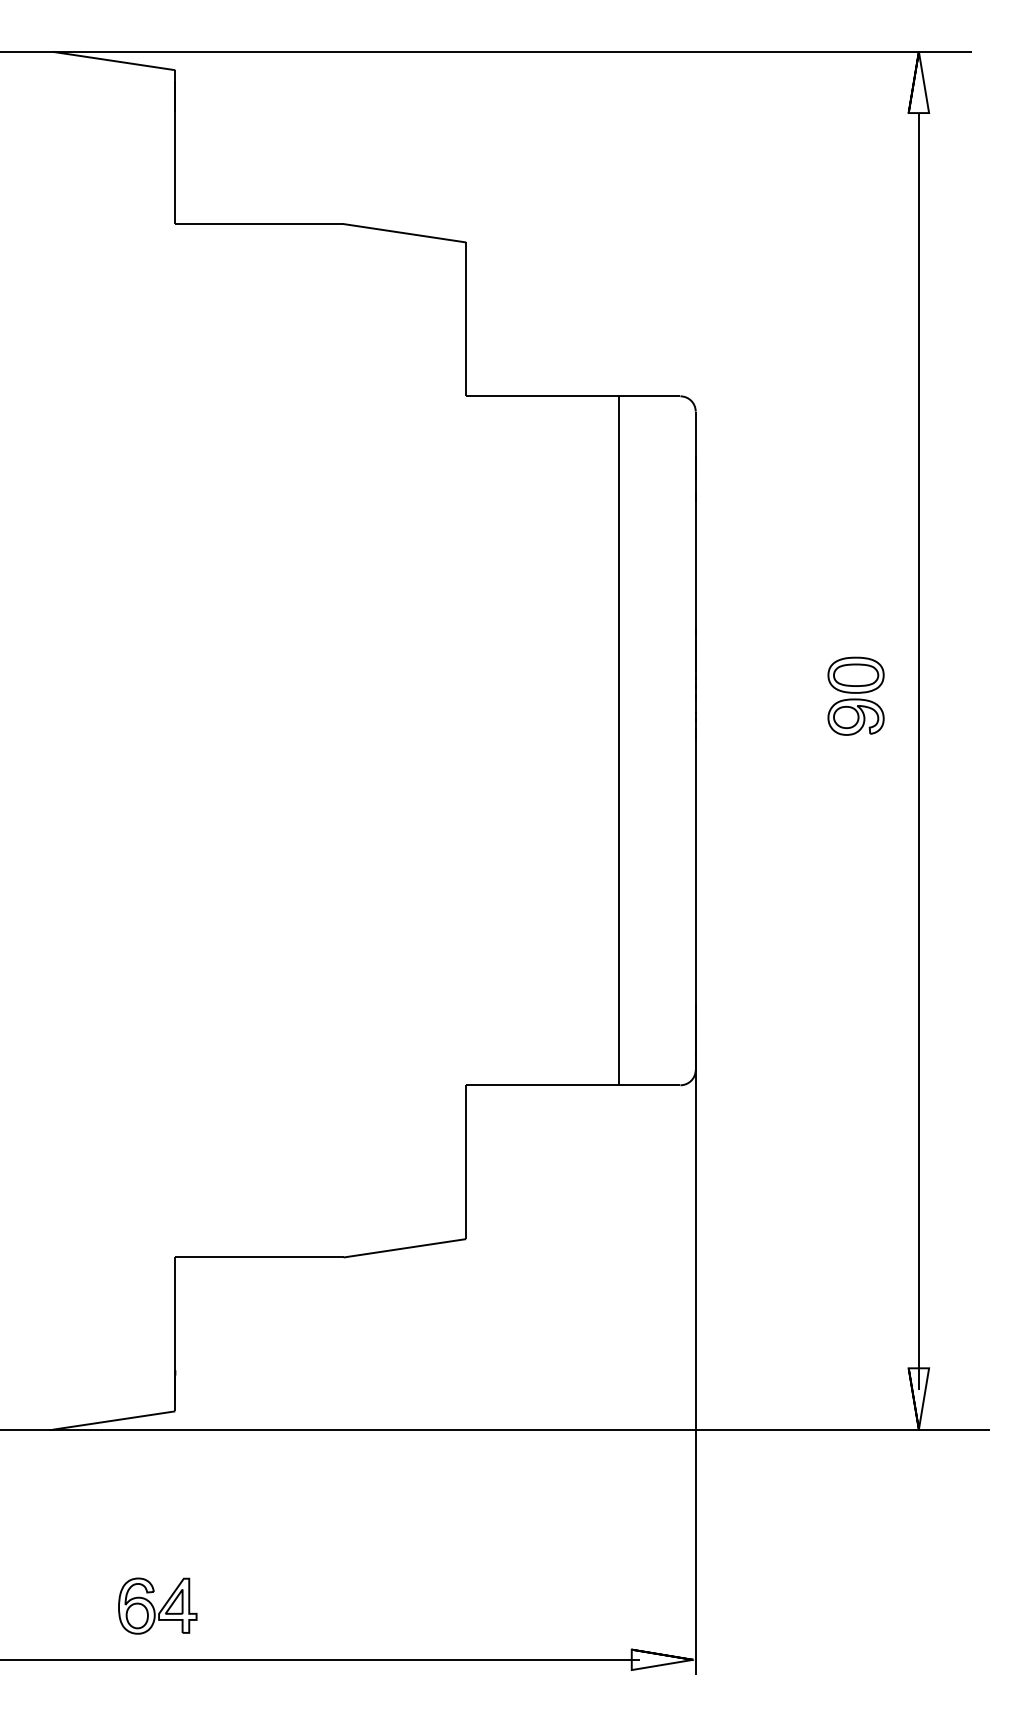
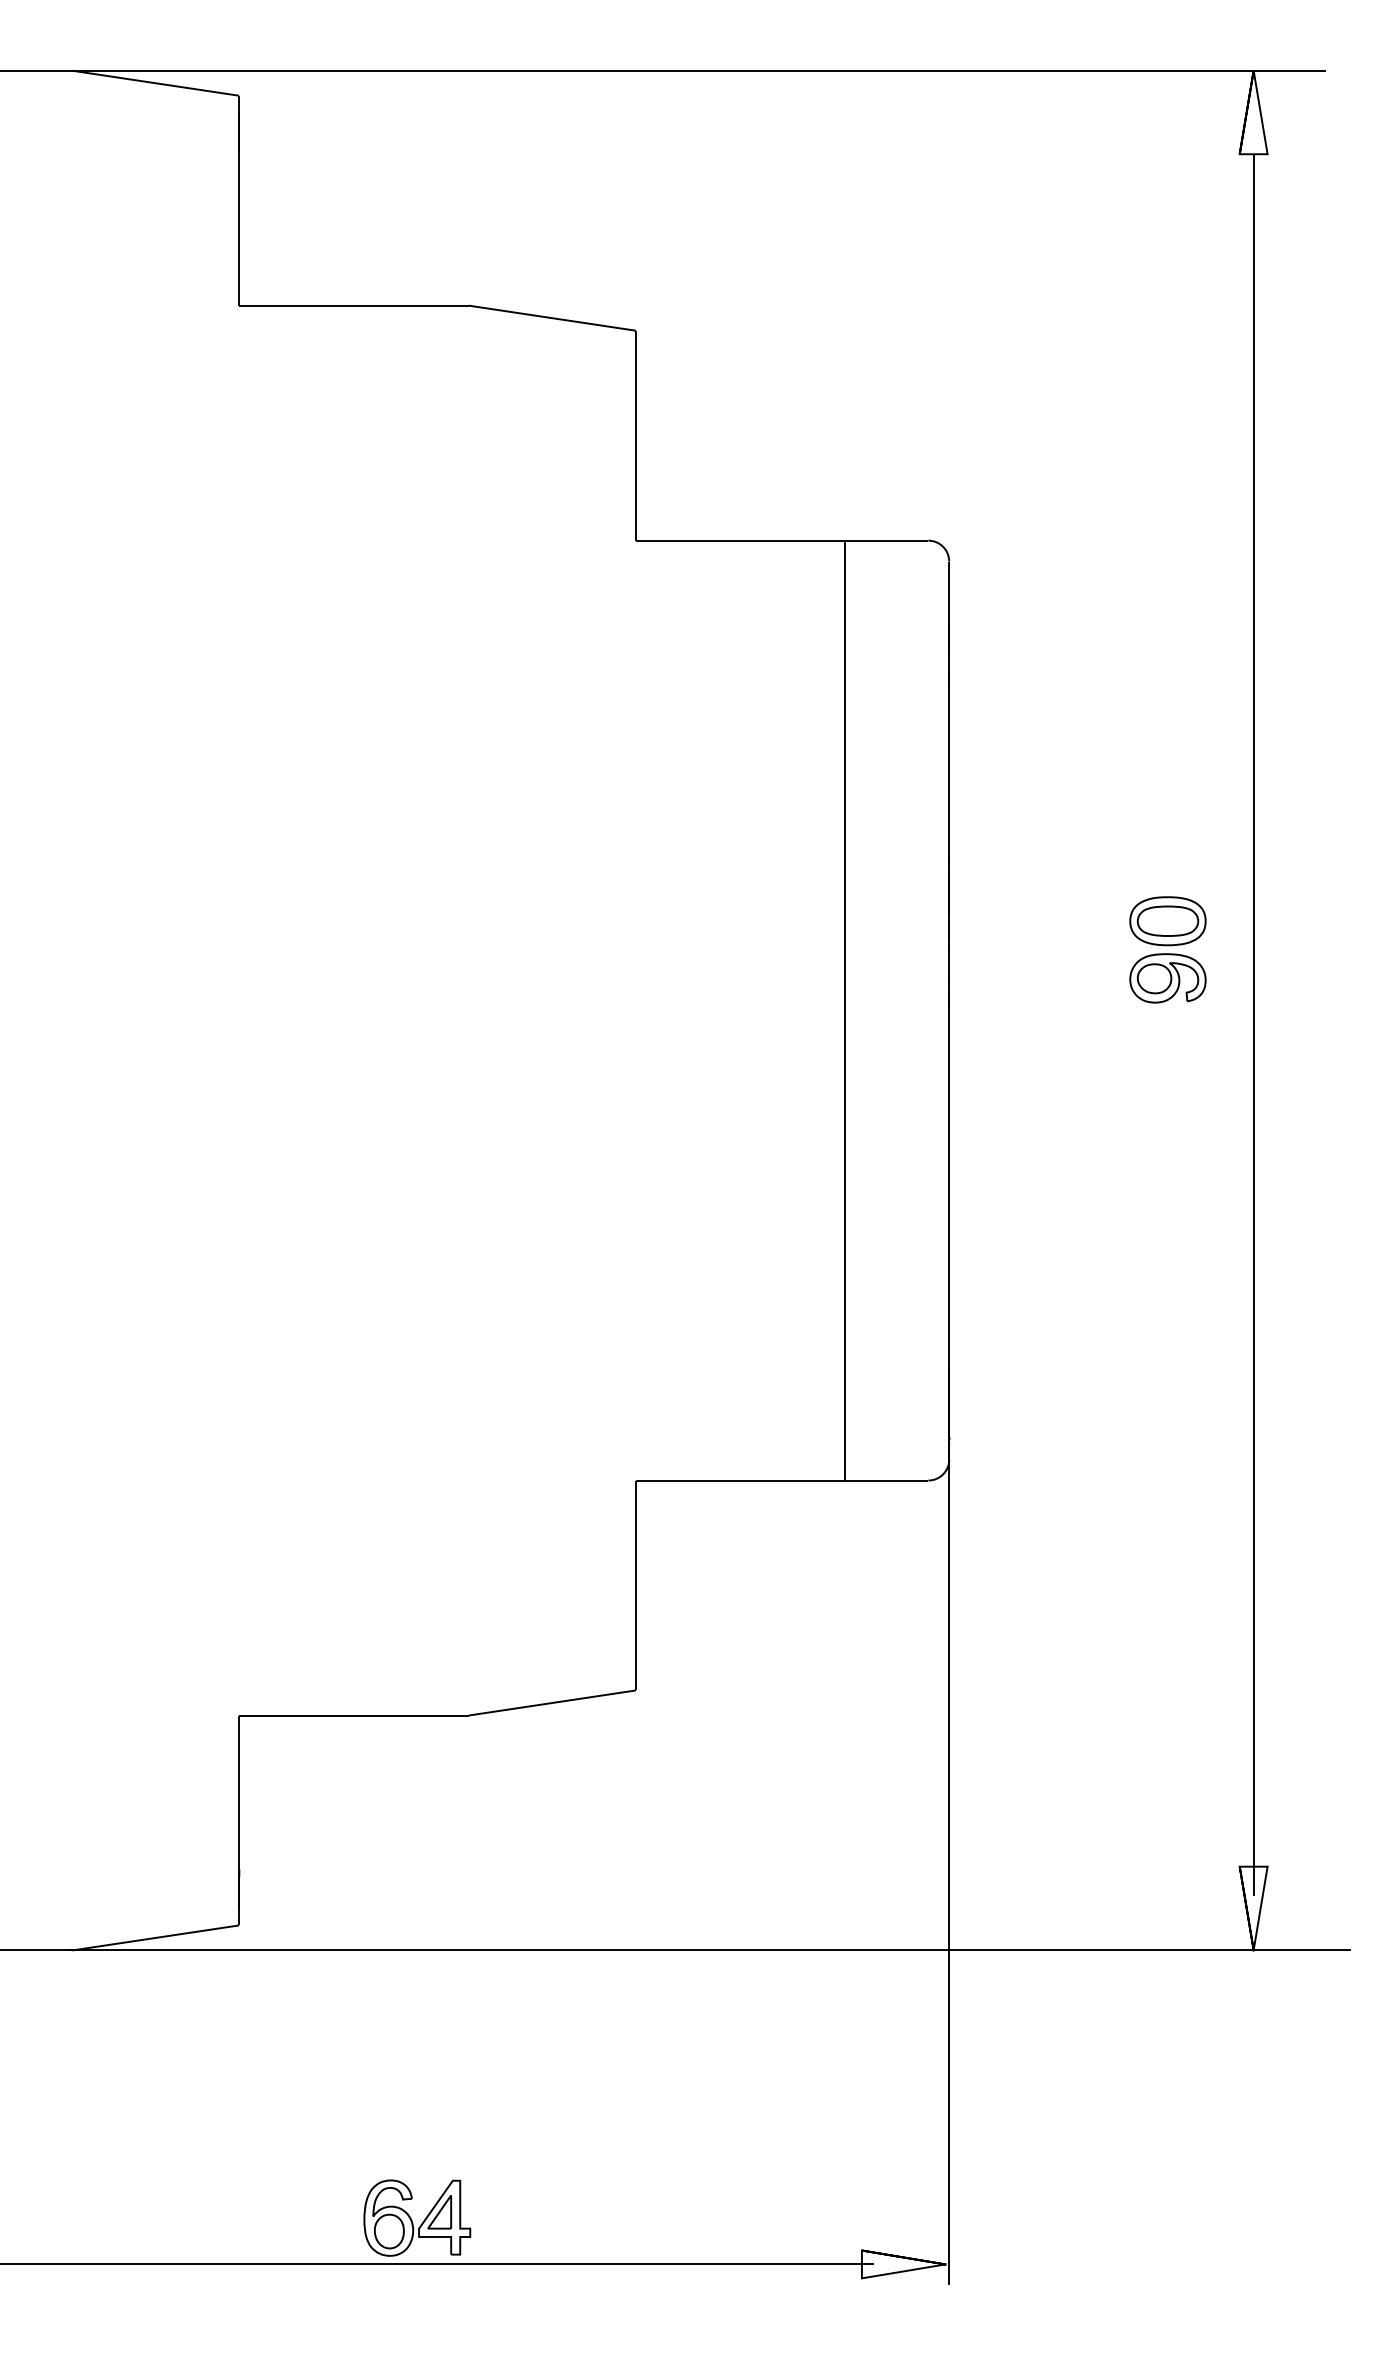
part: (157, 1605) -> (417, 2217), moved

